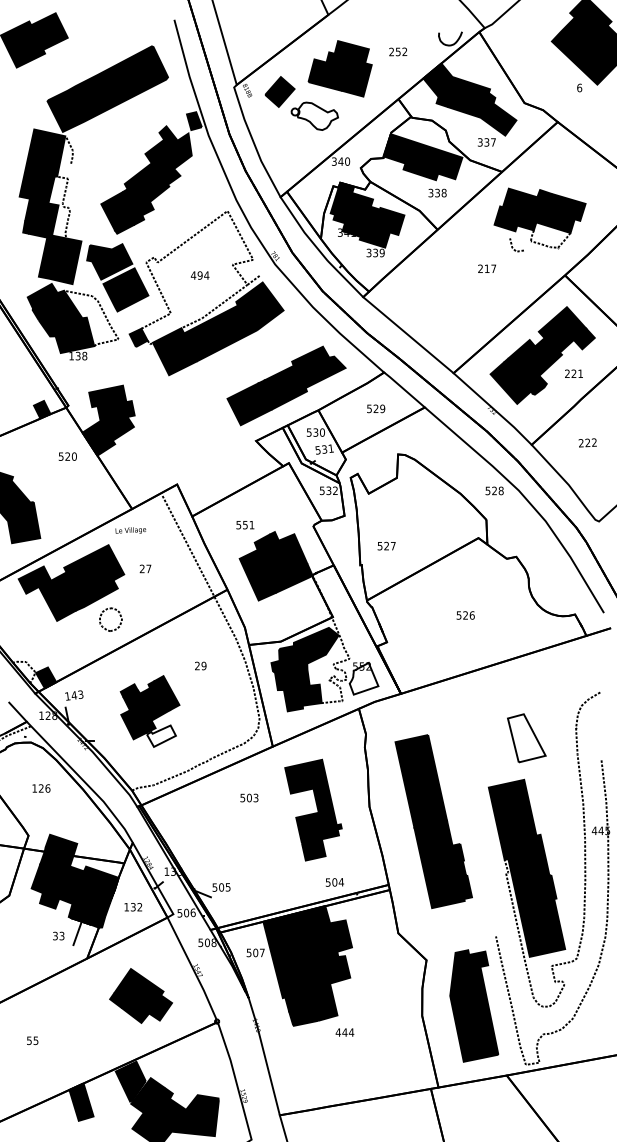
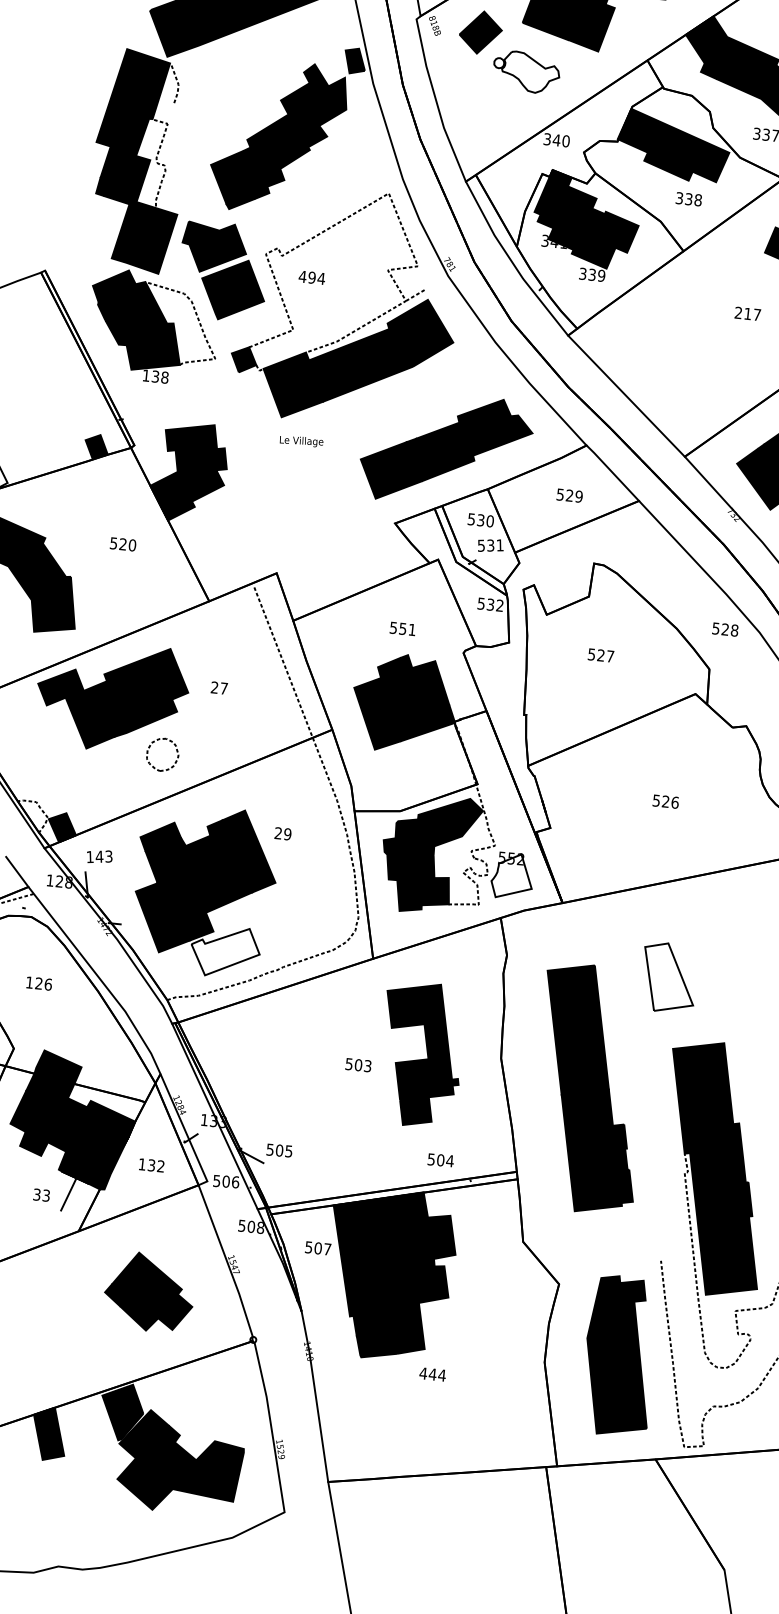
text: (199, 275) -> (311, 277), moved
text: (67, 456) -> (122, 544), moved
text: (245, 525) -> (403, 629), moved
text: (130, 530) -> (301, 441), moved
text: (386, 545) -> (600, 654), moved
part: (149, 711) -> (203, 890), size x1.67
part: (526, 738) -> (668, 978), moved
text: (249, 797) -> (358, 1064), moved

